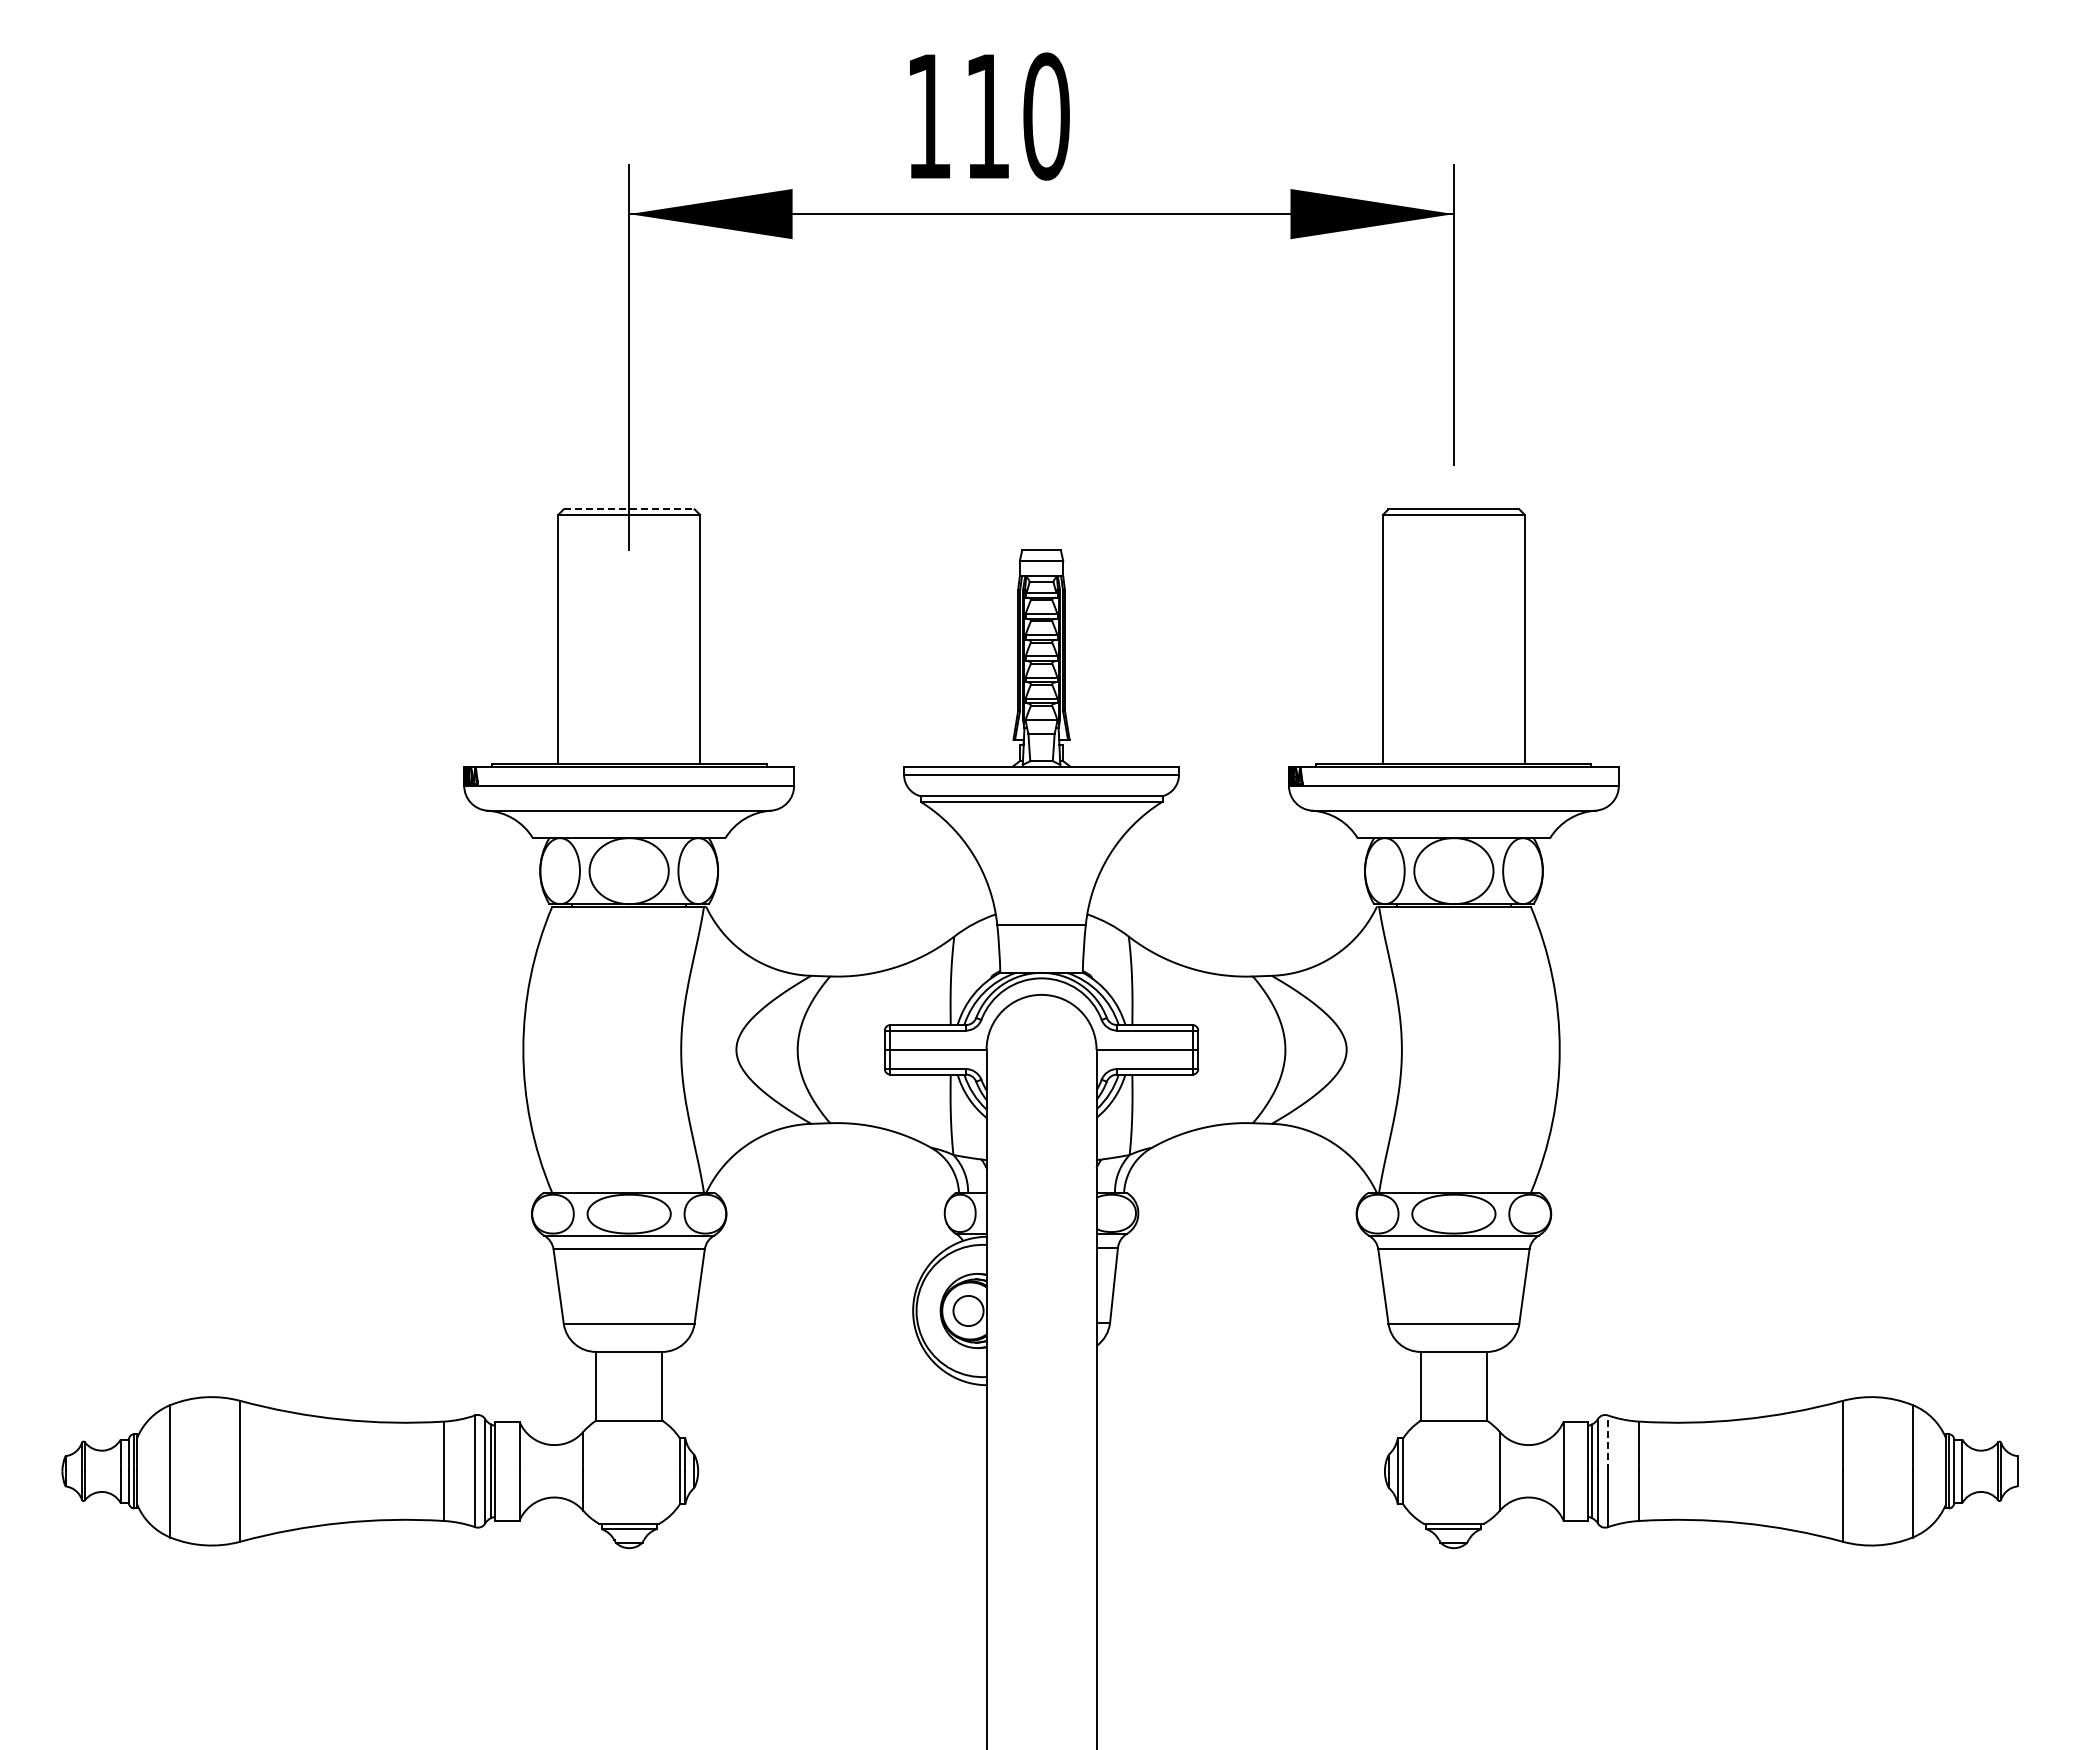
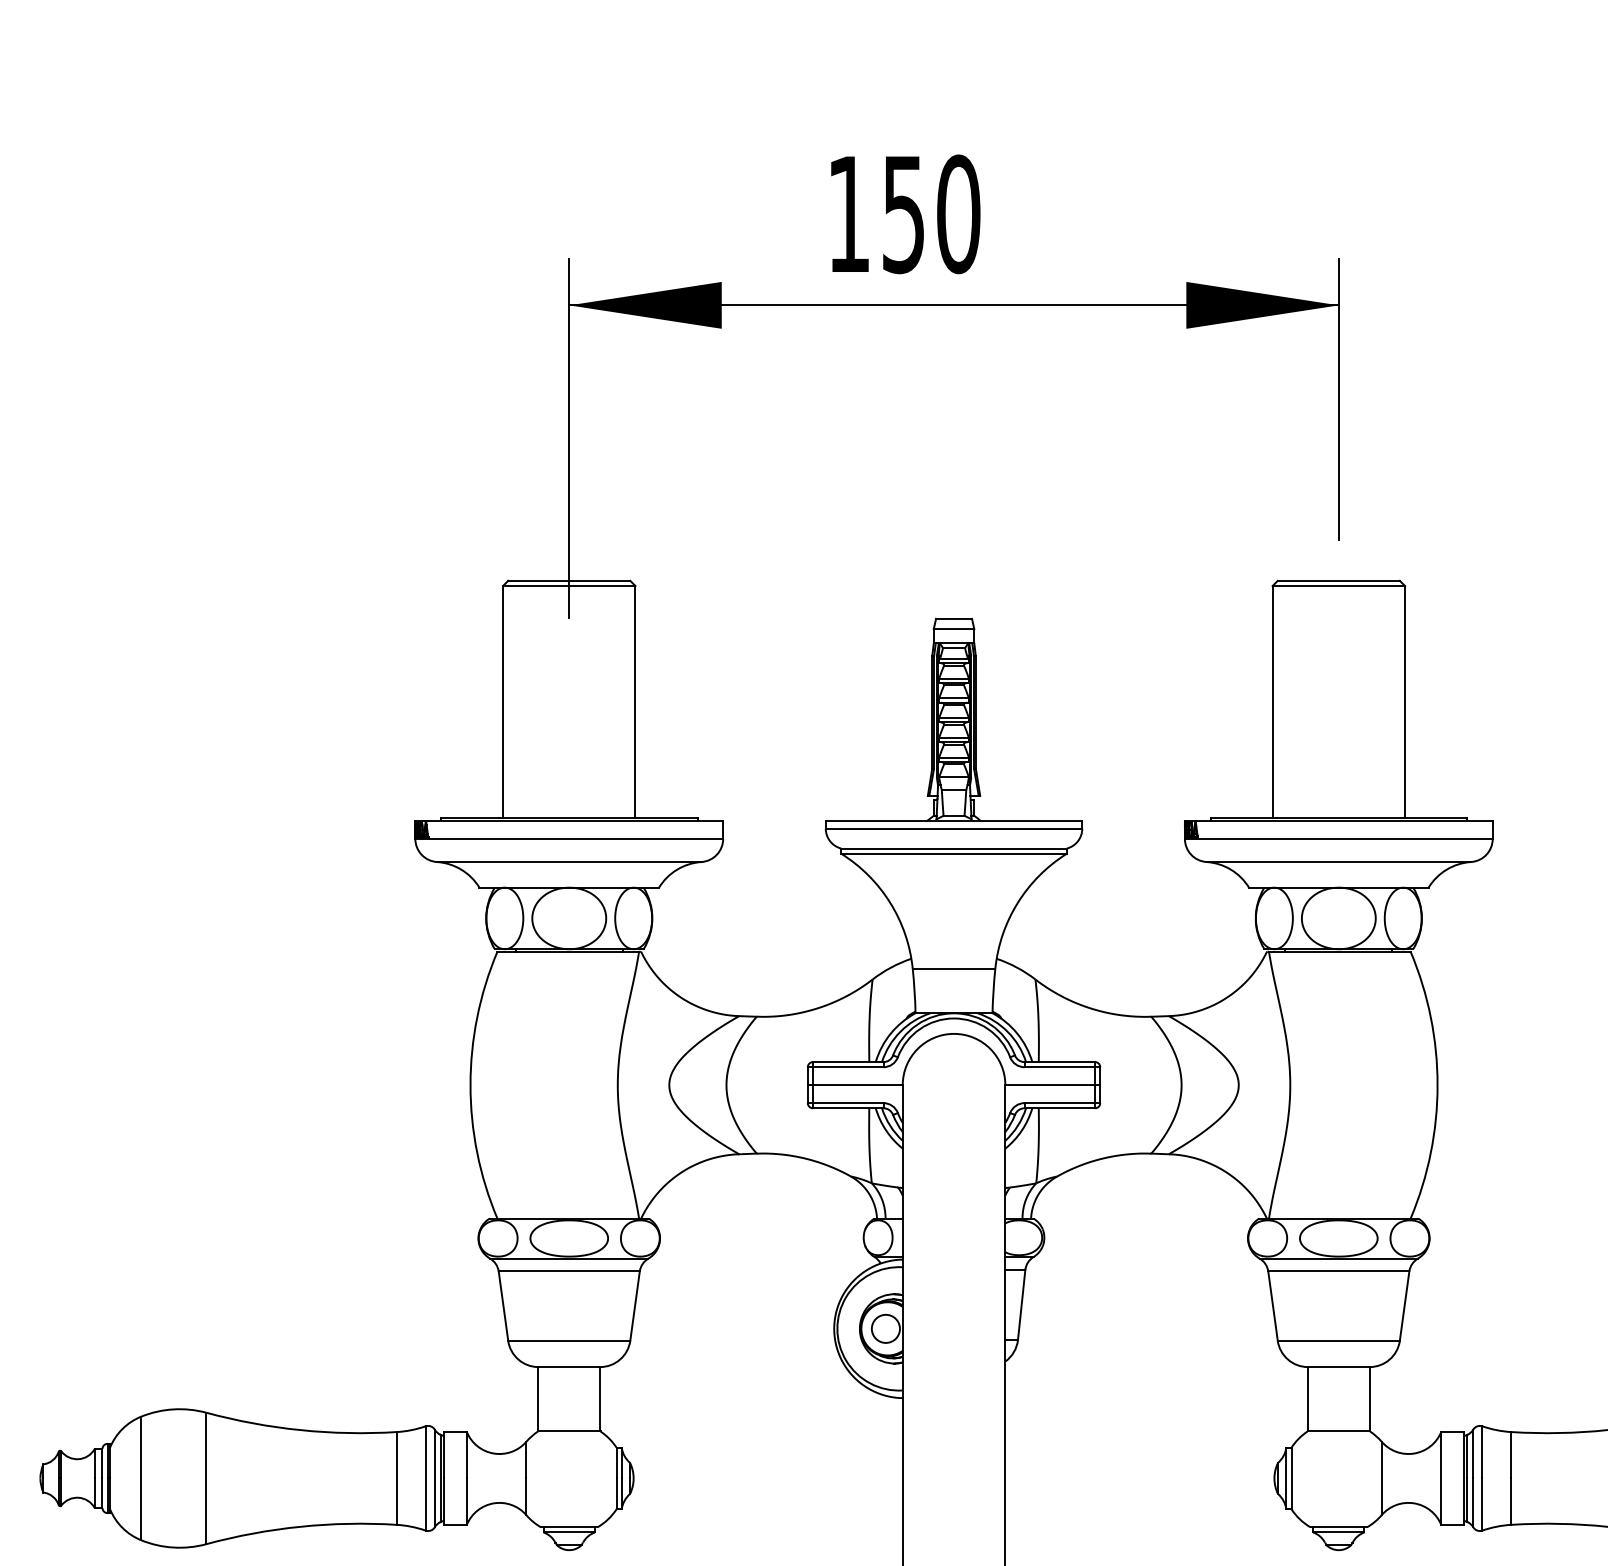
text: (987, 117) -> (903, 215), 110 -> 150
line: (629, 509) -> (569, 580), dashed -> solid
line: (1607, 1443) -> (1482, 1452), dashed -> solid

